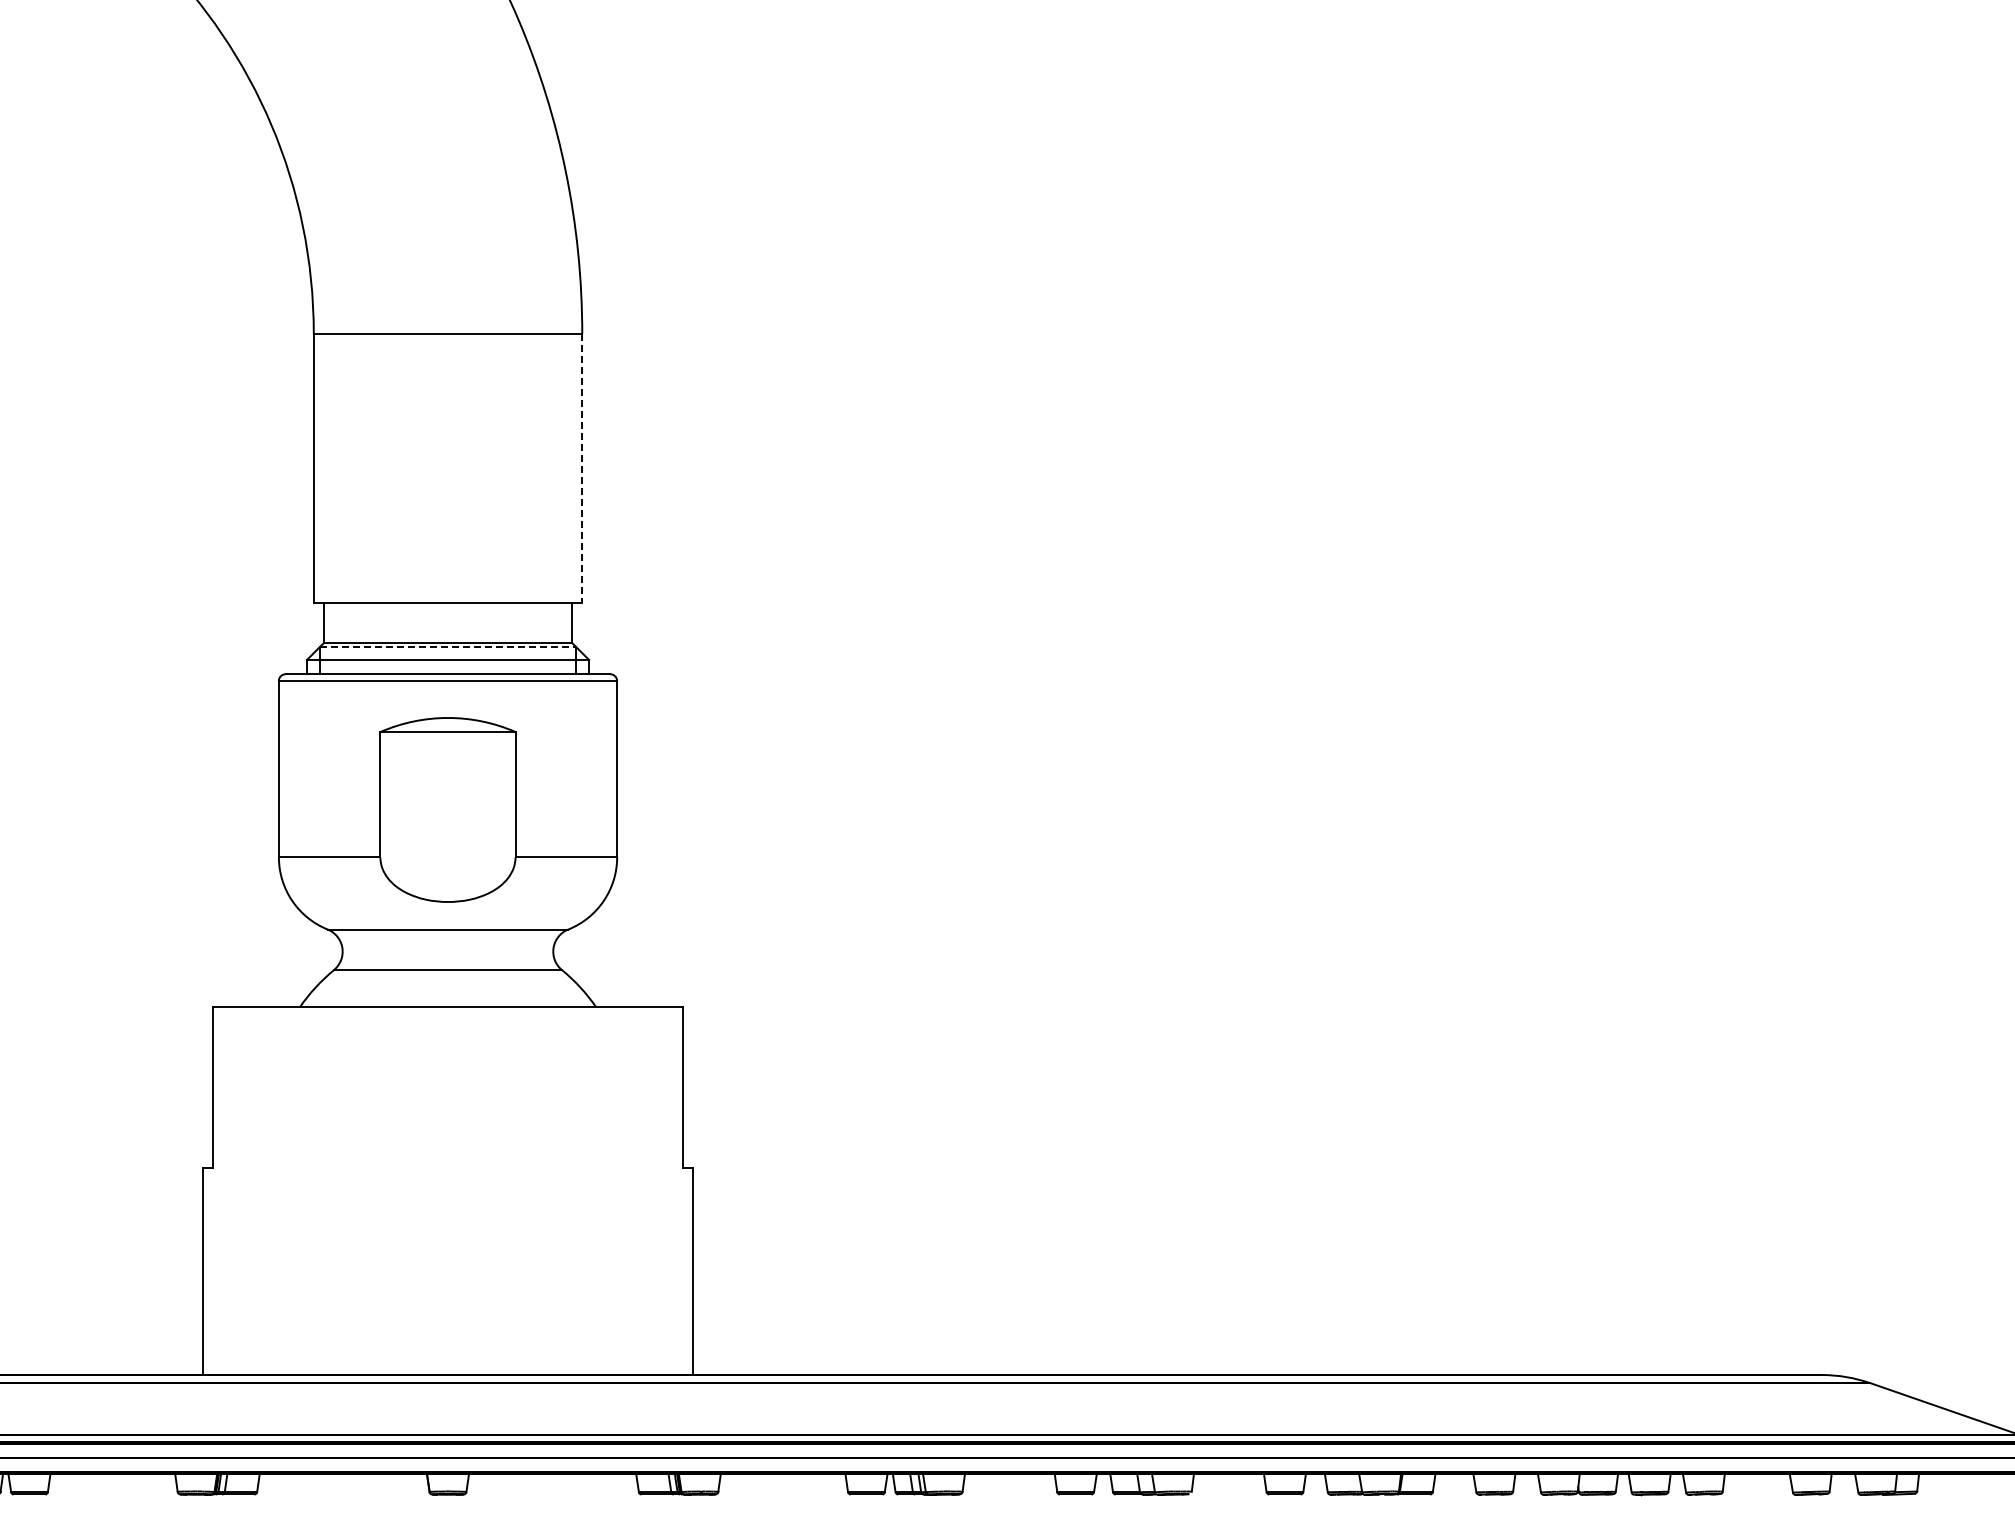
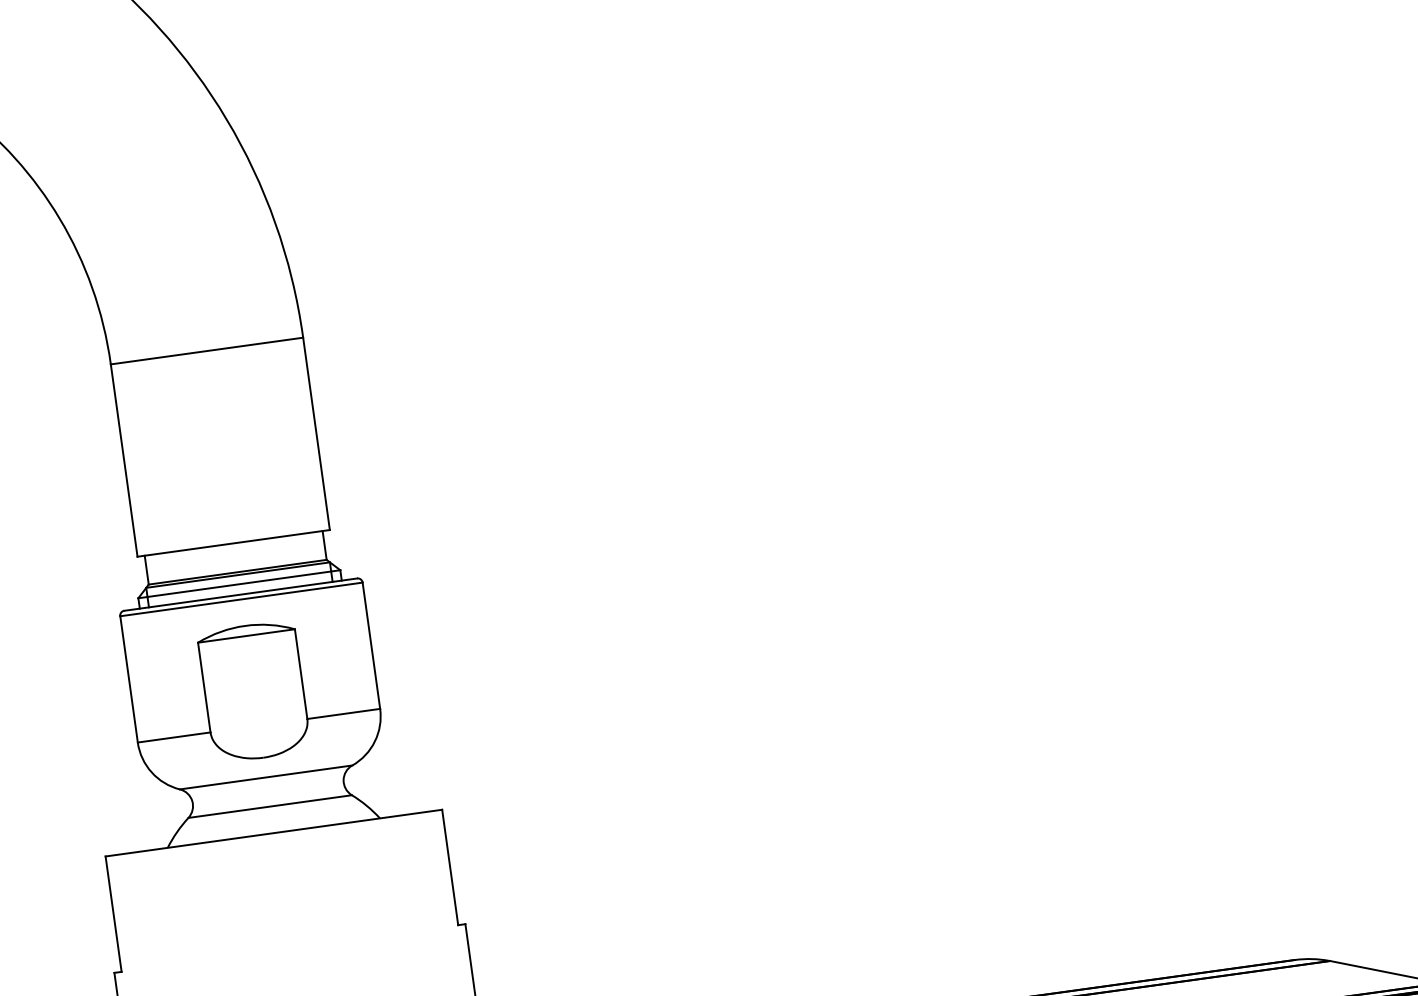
line: (582, 469) -> (316, 434), dashed -> solid
line: (448, 647) -> (238, 575), dashed -> solid

